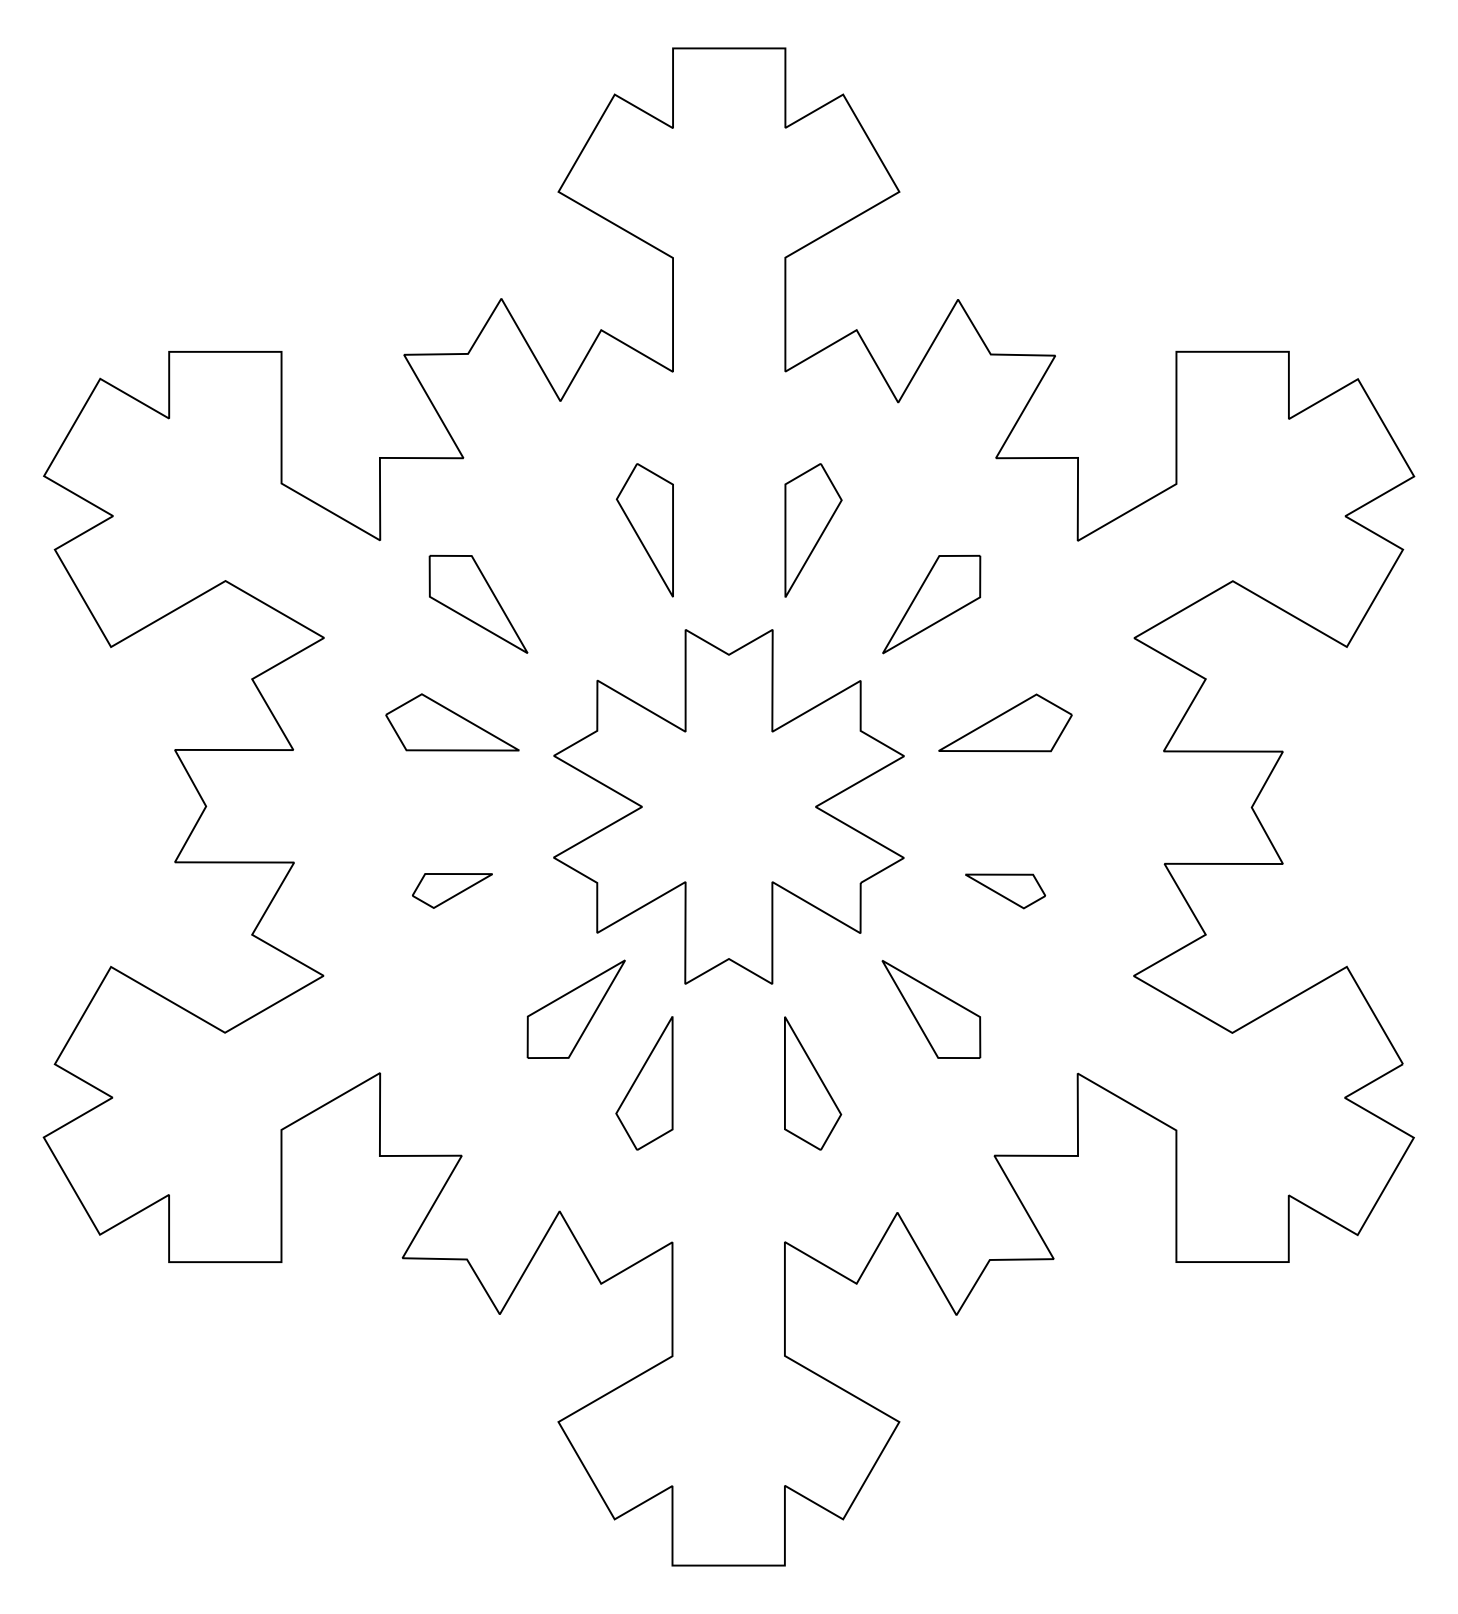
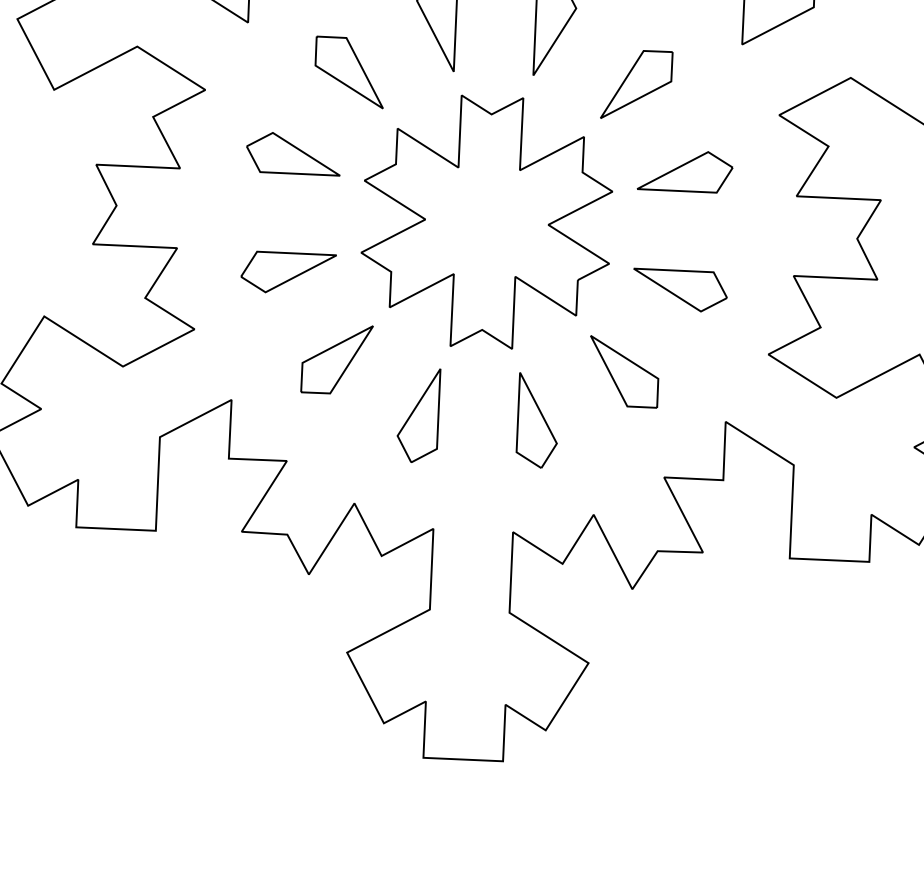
part: (478, 603) -> (349, 71), moved
part: (452, 890) -> (288, 272), size x1.67
part: (1005, 891) -> (680, 290), size x1.67
part: (575, 1008) -> (336, 358), moved

